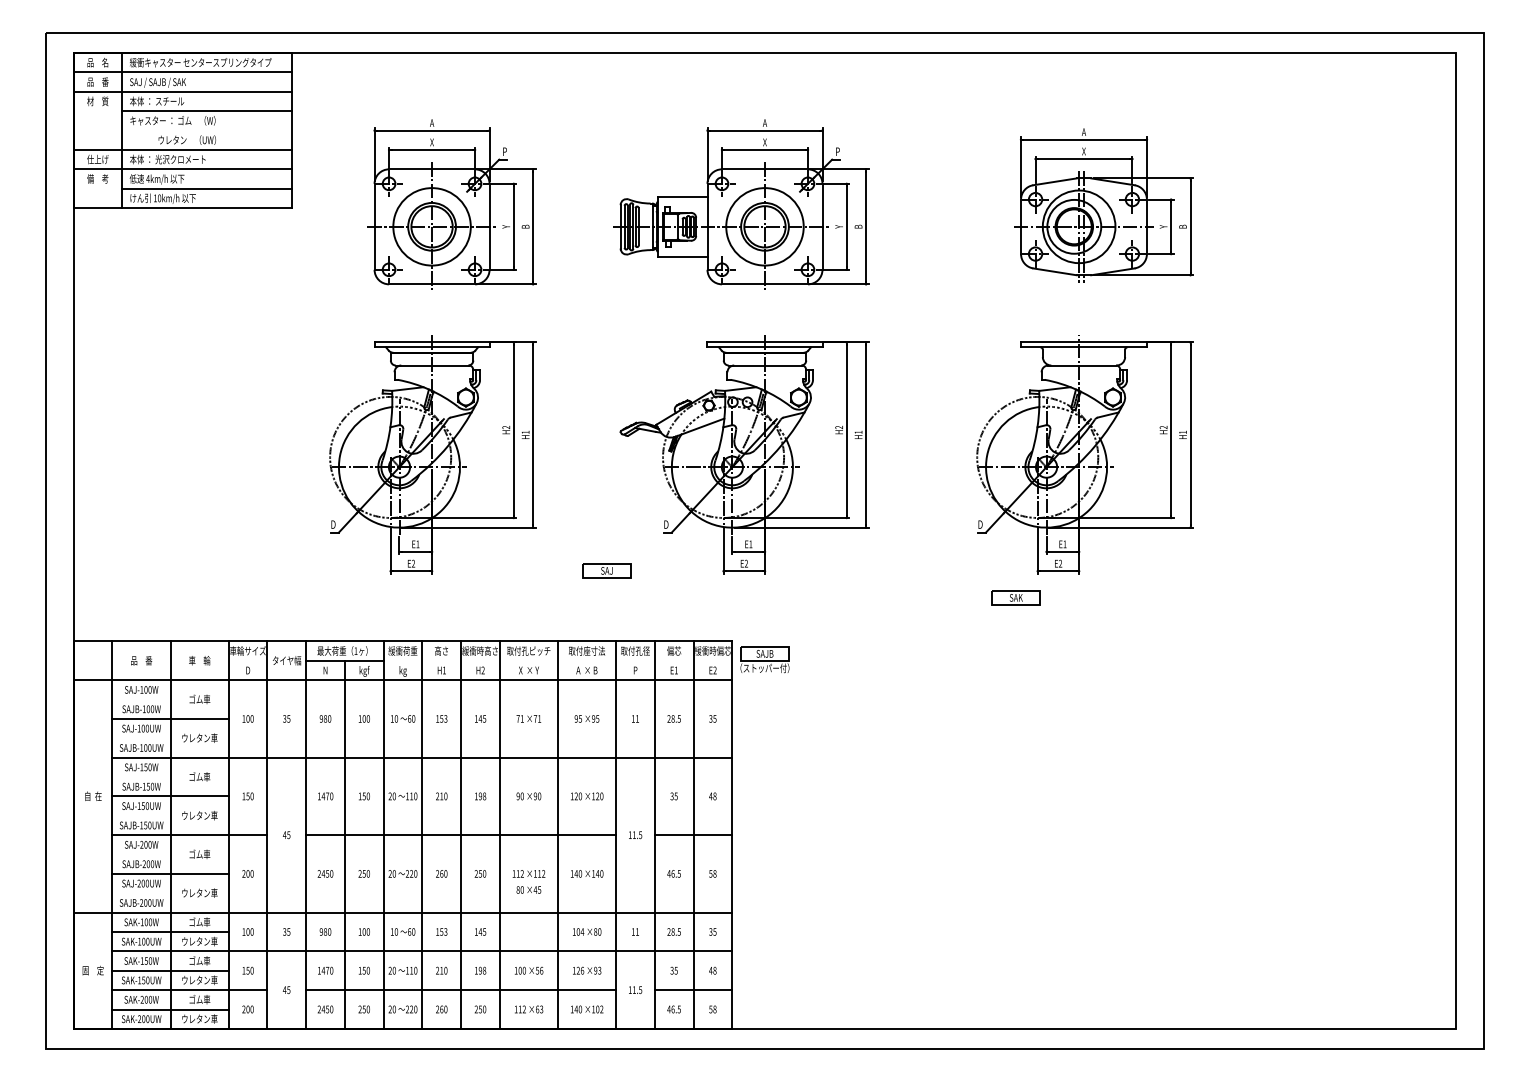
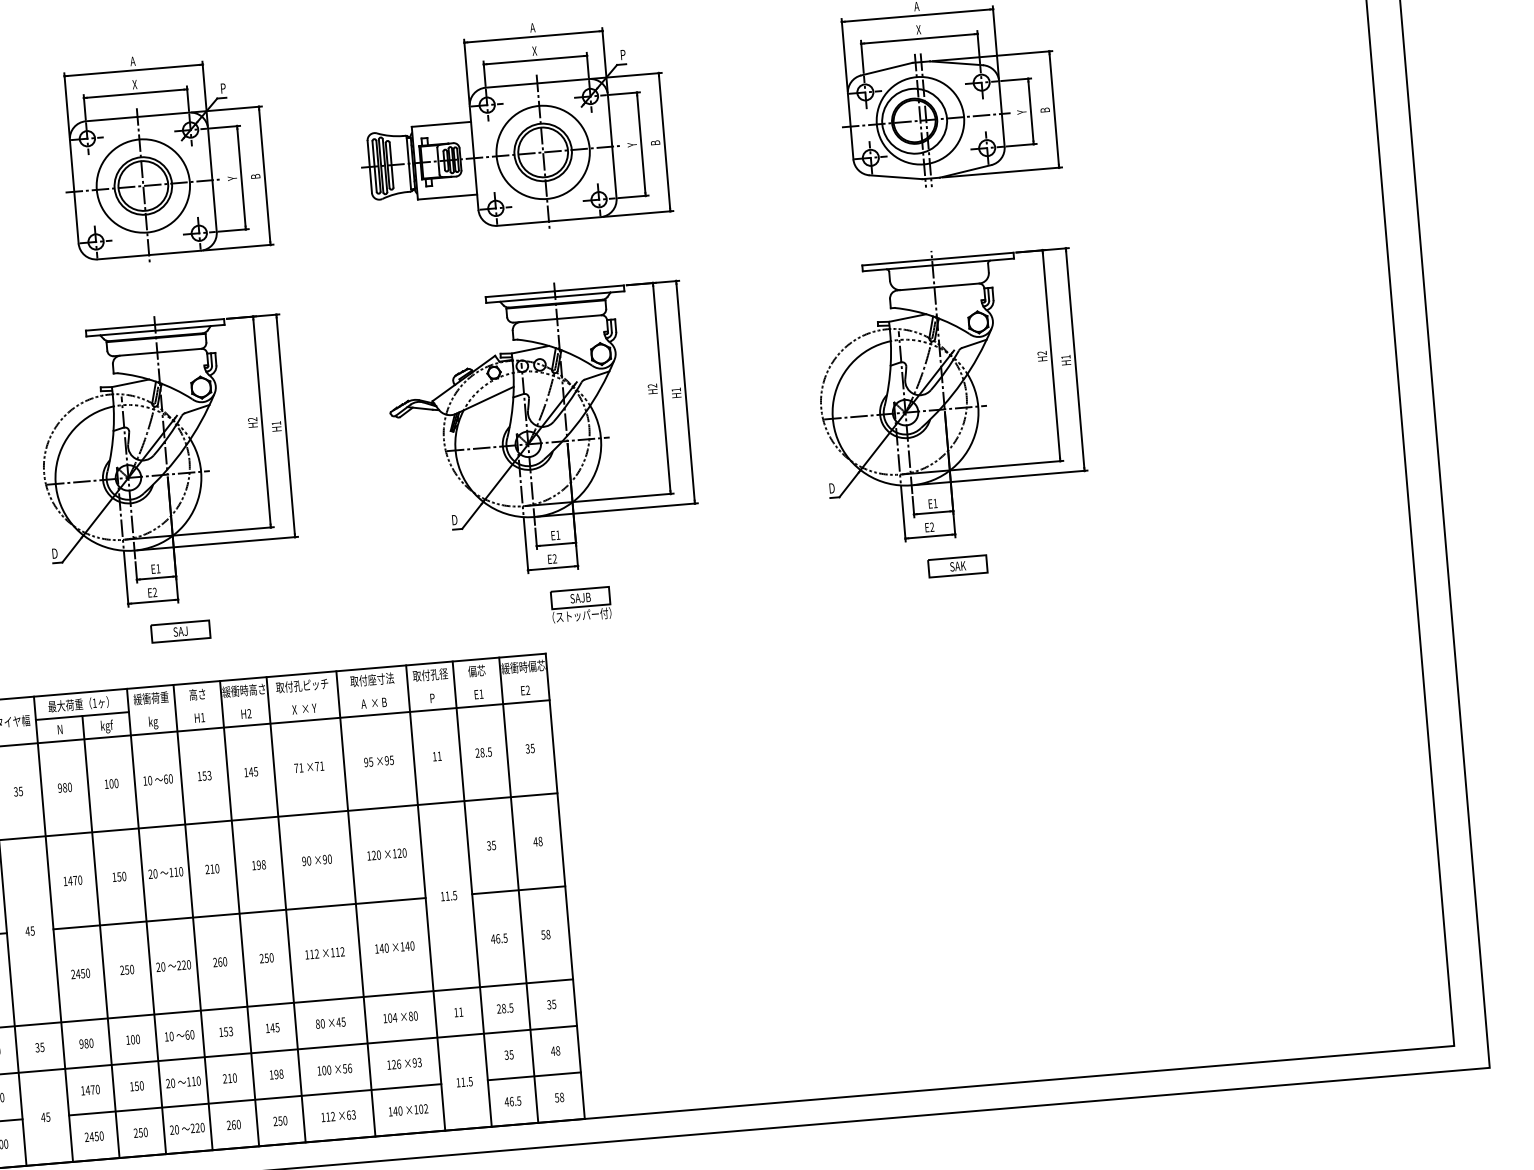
part: (606, 570) -> (180, 631), moved
part: (1015, 597) -> (957, 565), moved
part: (764, 659) -> (580, 604), moved
text: (528, 889) -> (330, 1022), moved

